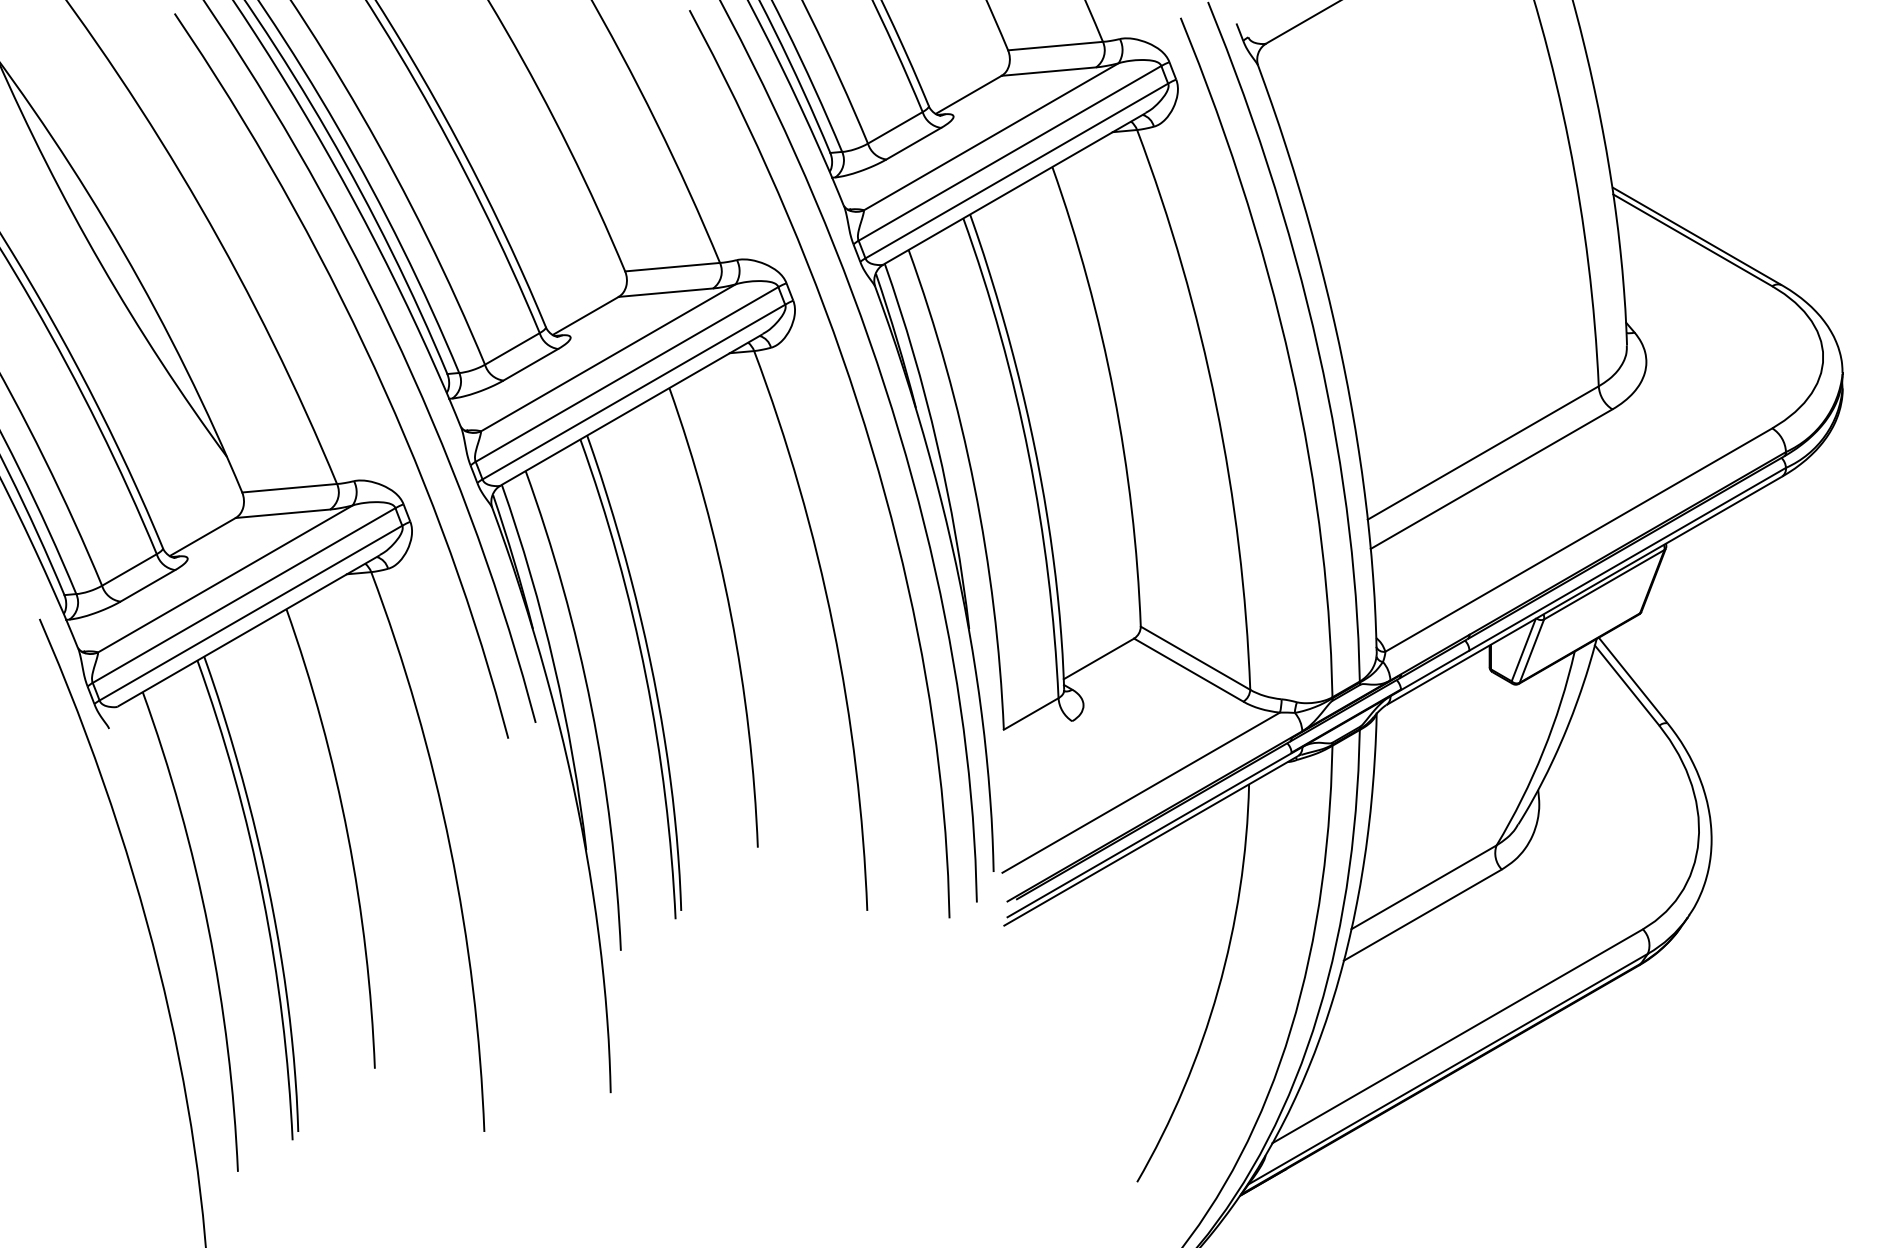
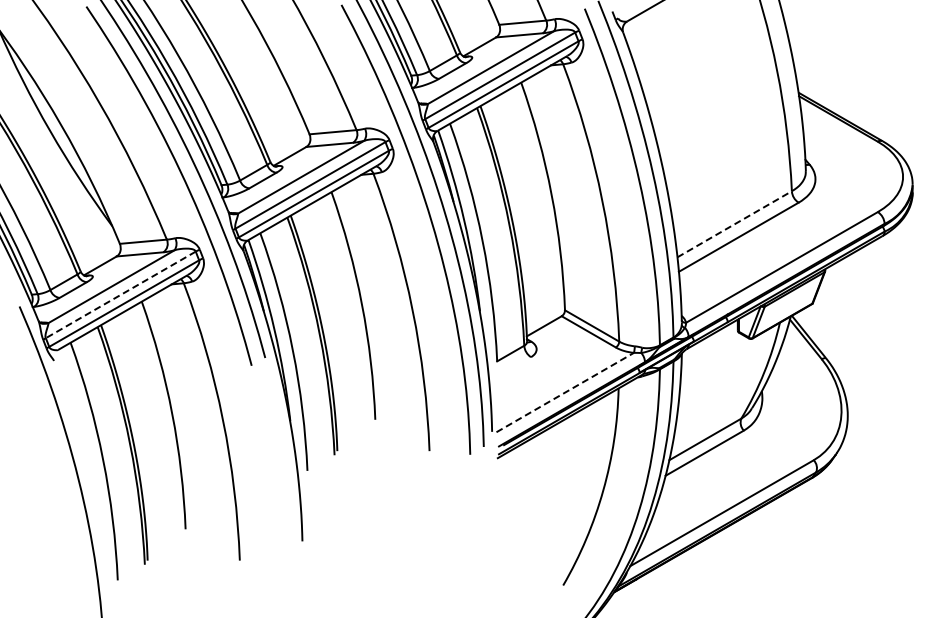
line: (1484, 453) -> (735, 224), solid -> dashed
line: (243, 594) -> (120, 294), solid -> dashed
line: (1141, 792) -> (565, 392), solid -> dashed

